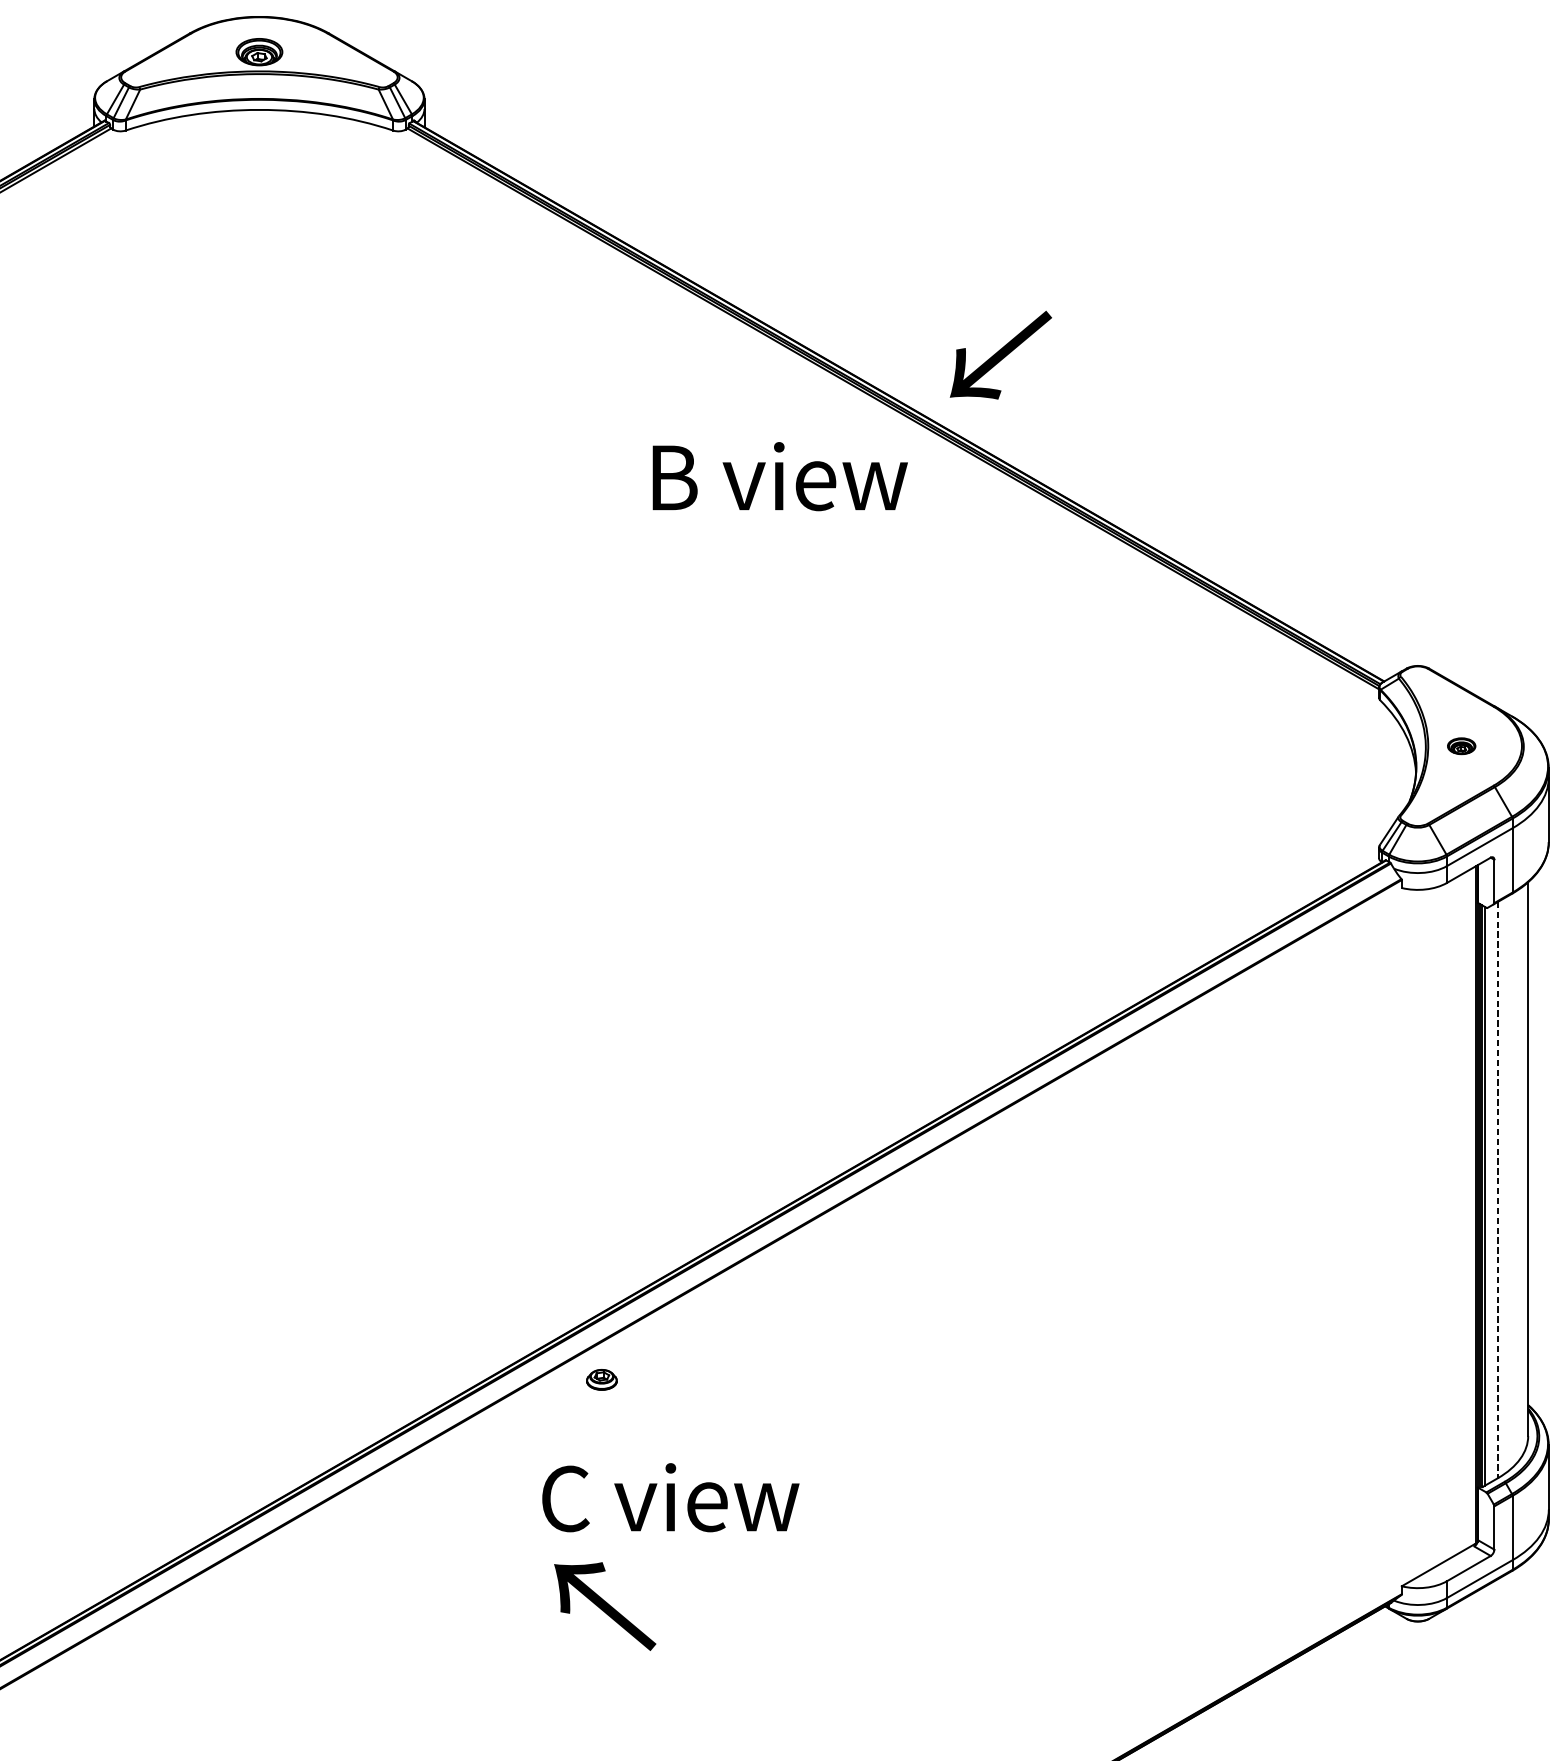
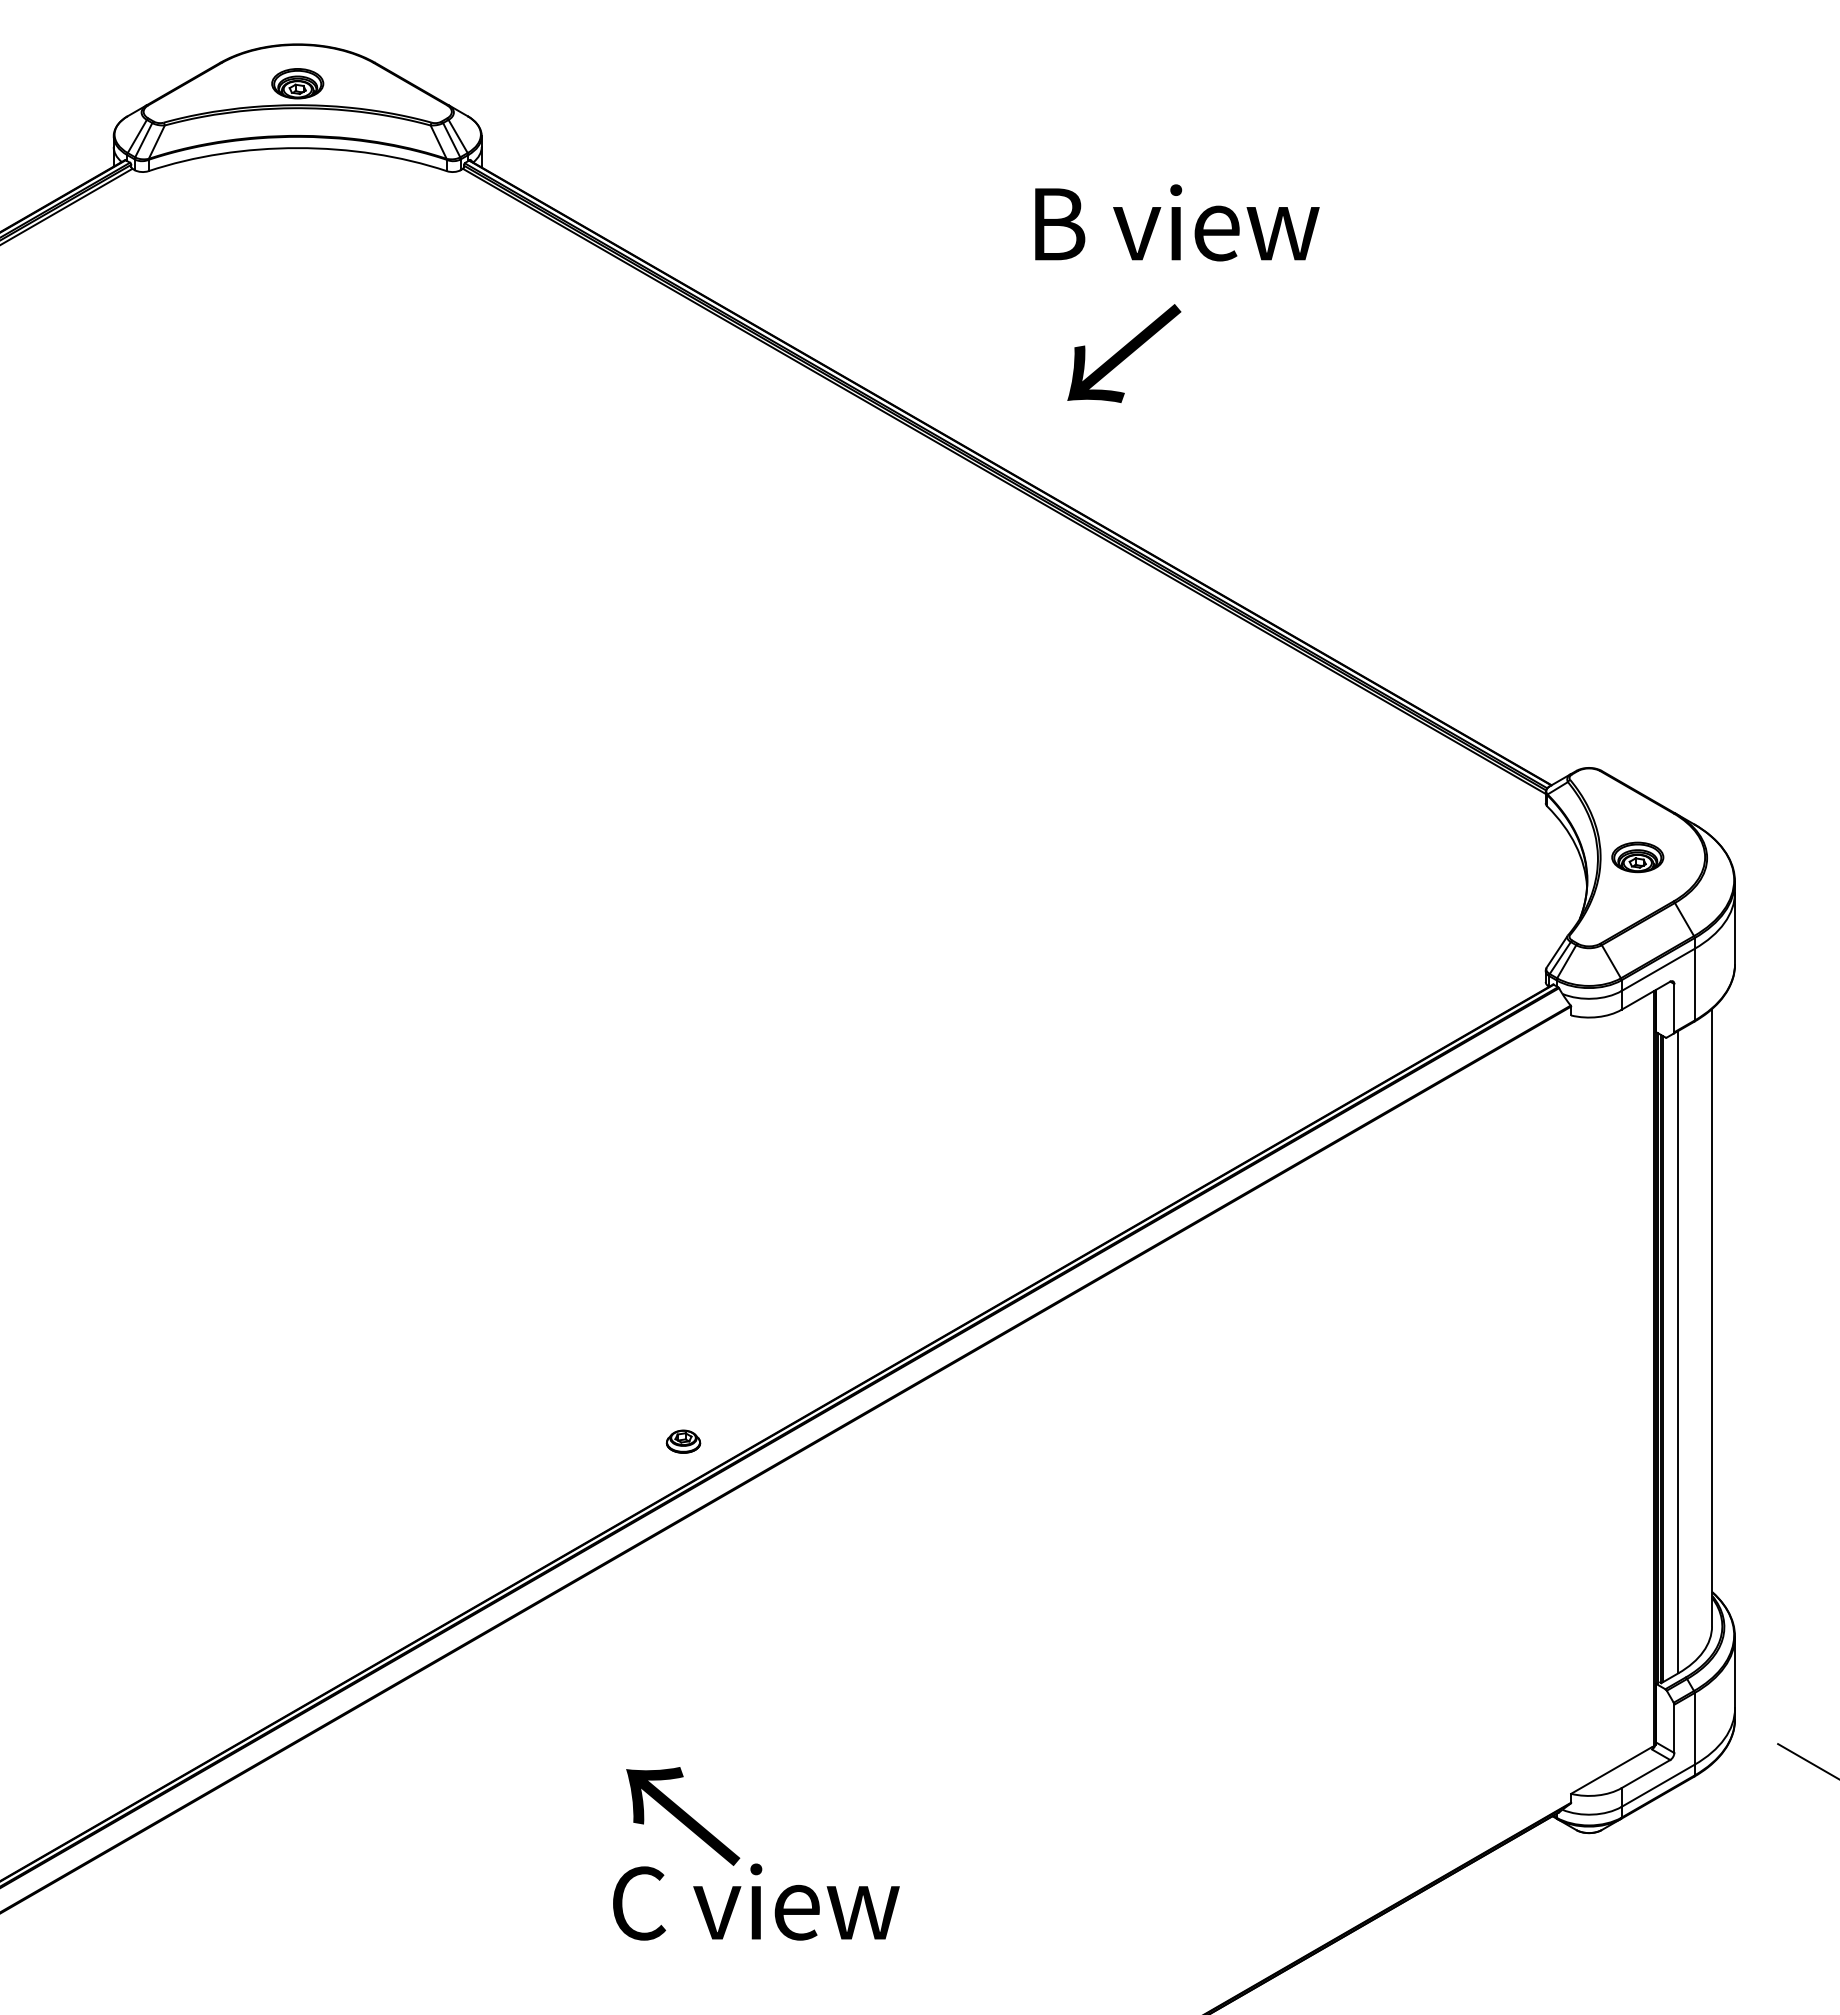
text: (1001, 355) -> (1124, 353), moved
text: (780, 476) -> (1177, 222), moved
part: (1461, 746) -> (1637, 857), size x1.67
line: (1498, 1190) -> (1678, 1352), dashed -> solid
part: (601, 1379) -> (683, 1441), moved
text: (670, 1497) -> (756, 1901), moved

